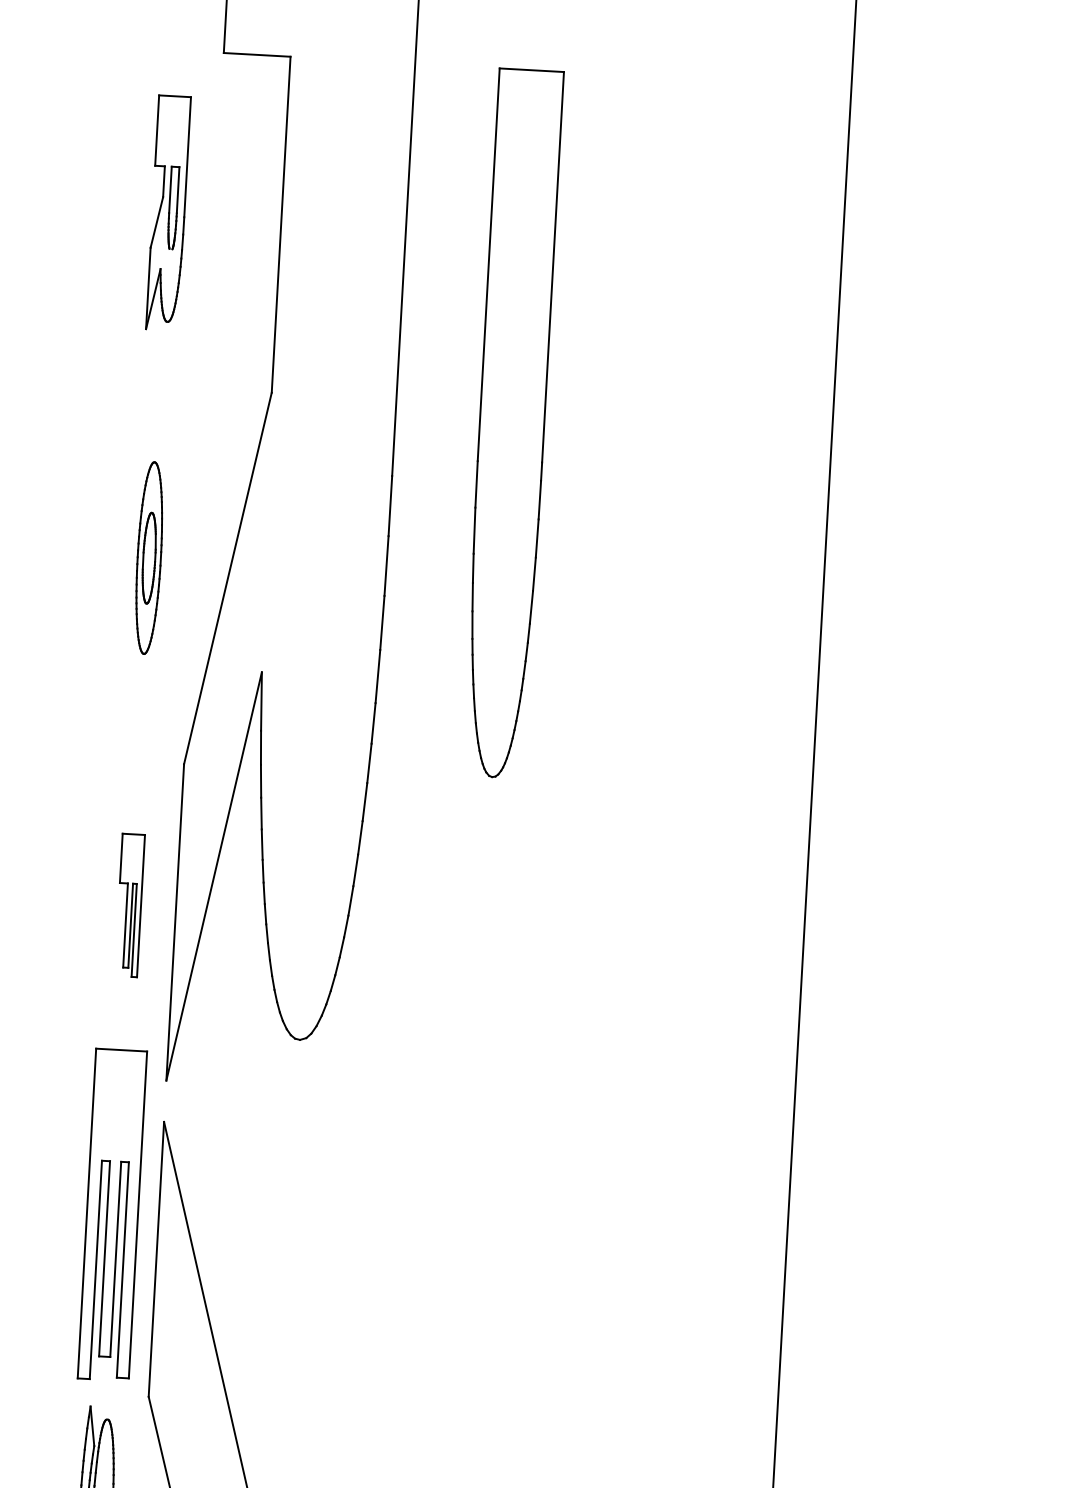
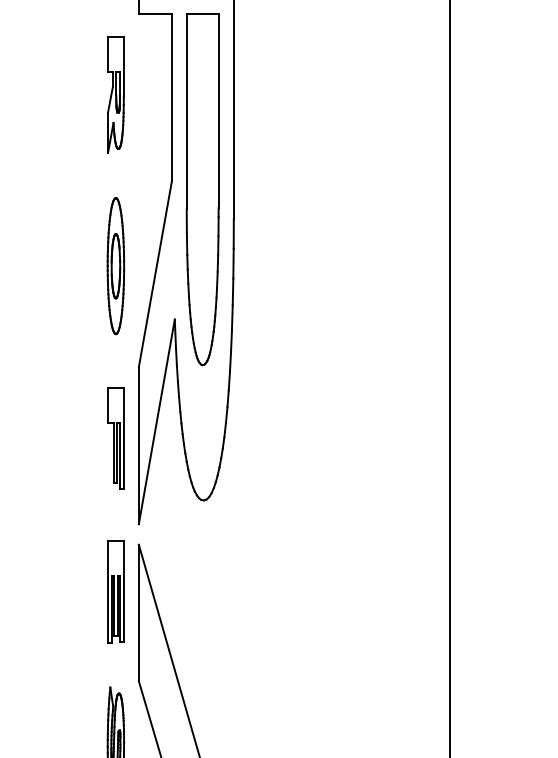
part: (511, 423) -> (202, 189), moved
part: (148, 558) -> (115, 266), size x1.43
part: (128, 905) -> (115, 438), size x1.43
part: (111, 1213) -> (115, 591), size x0.62

